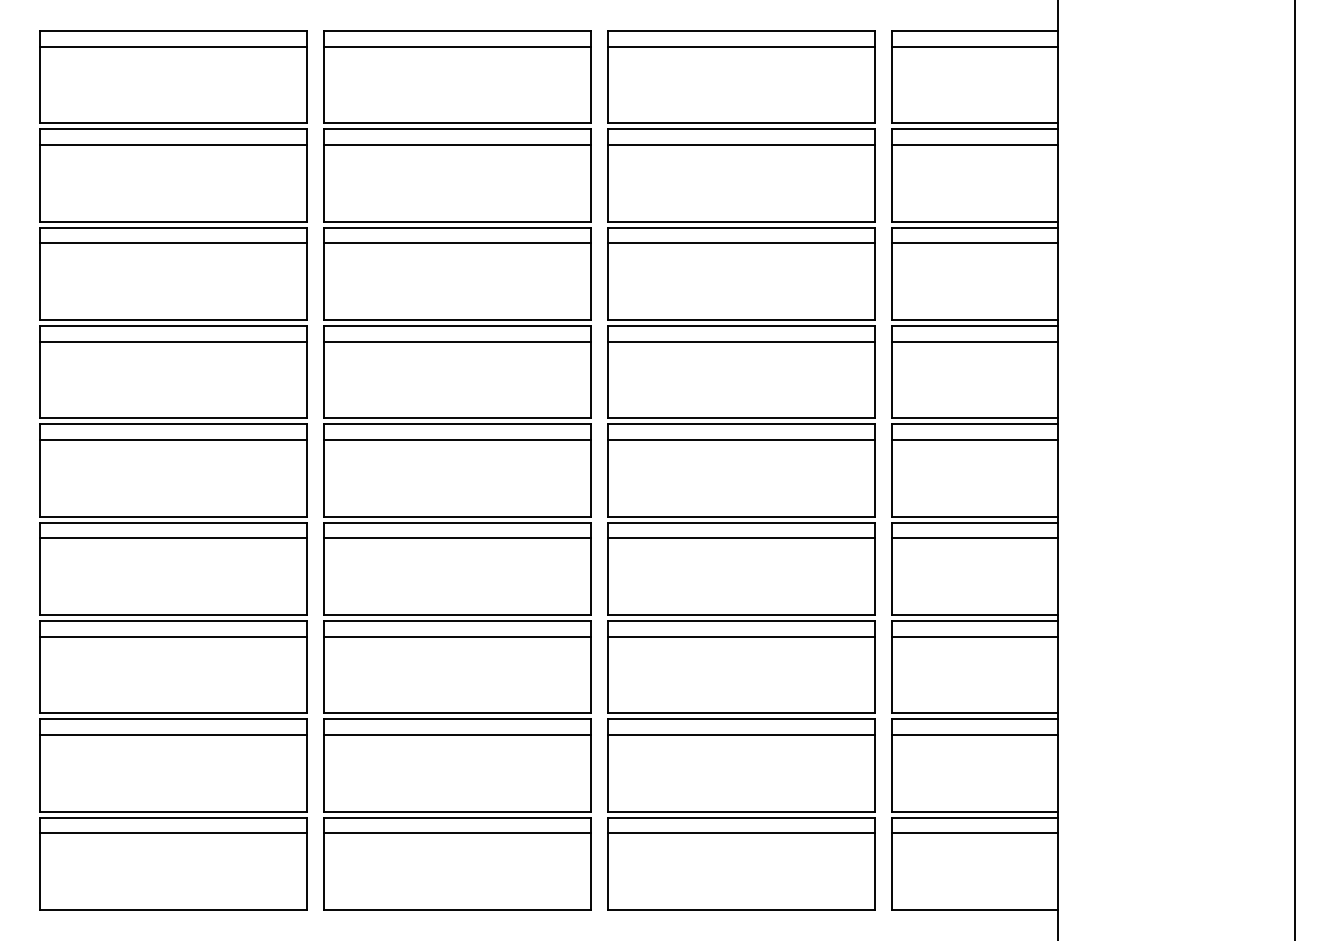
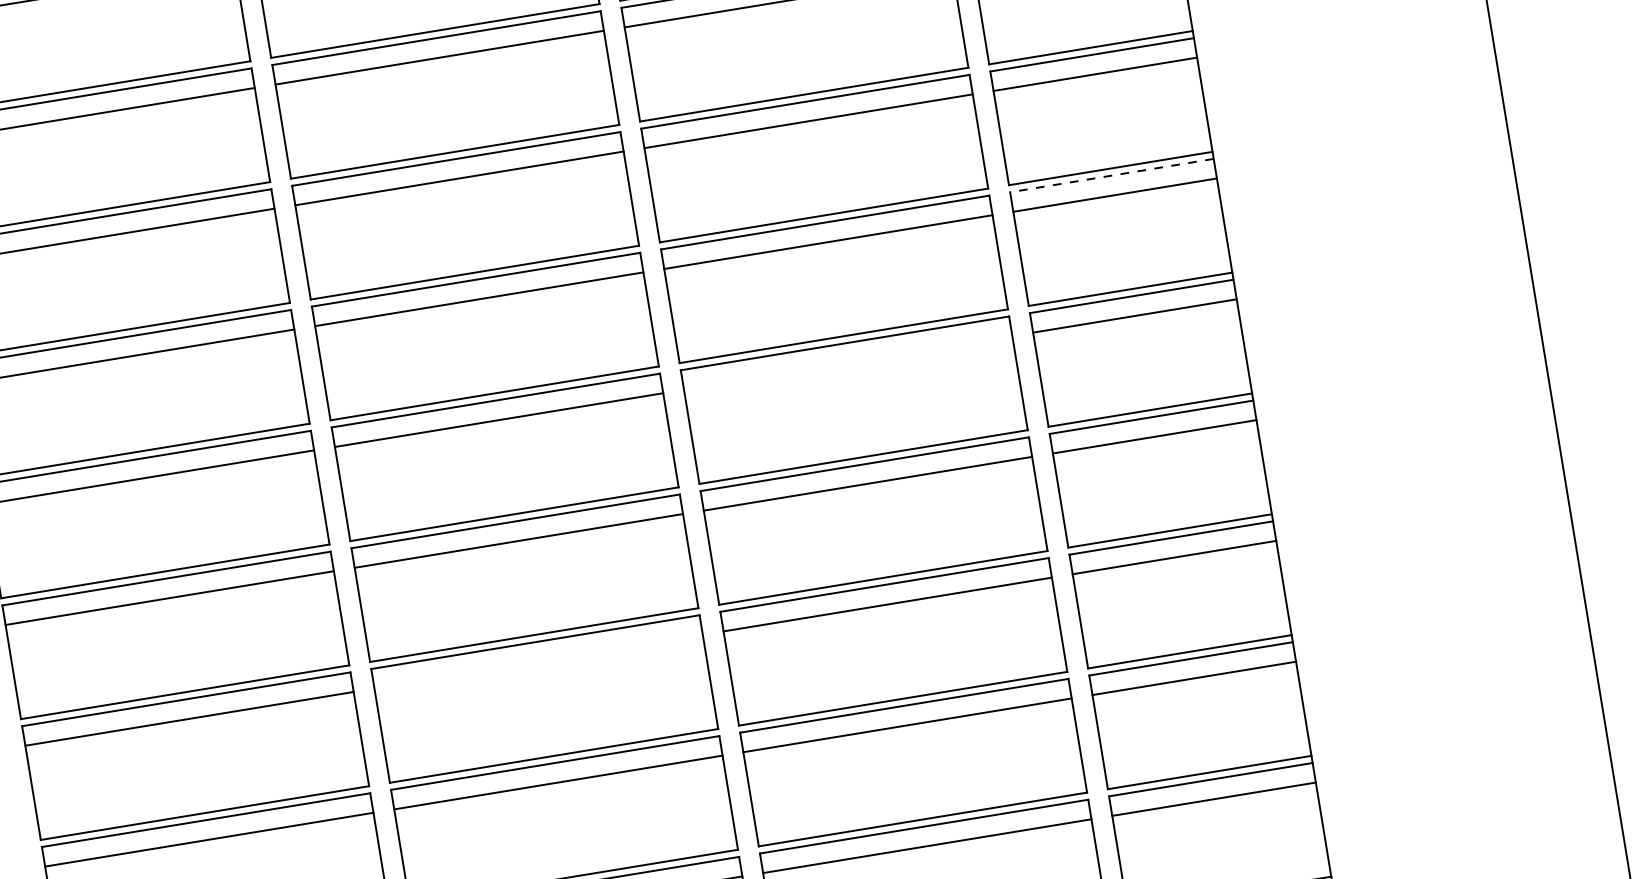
line: (975, 325) -> (1112, 175), solid -> dashed
line: (741, 440) -> (847, 363), removed
line: (457, 636) -> (538, 661), removed

